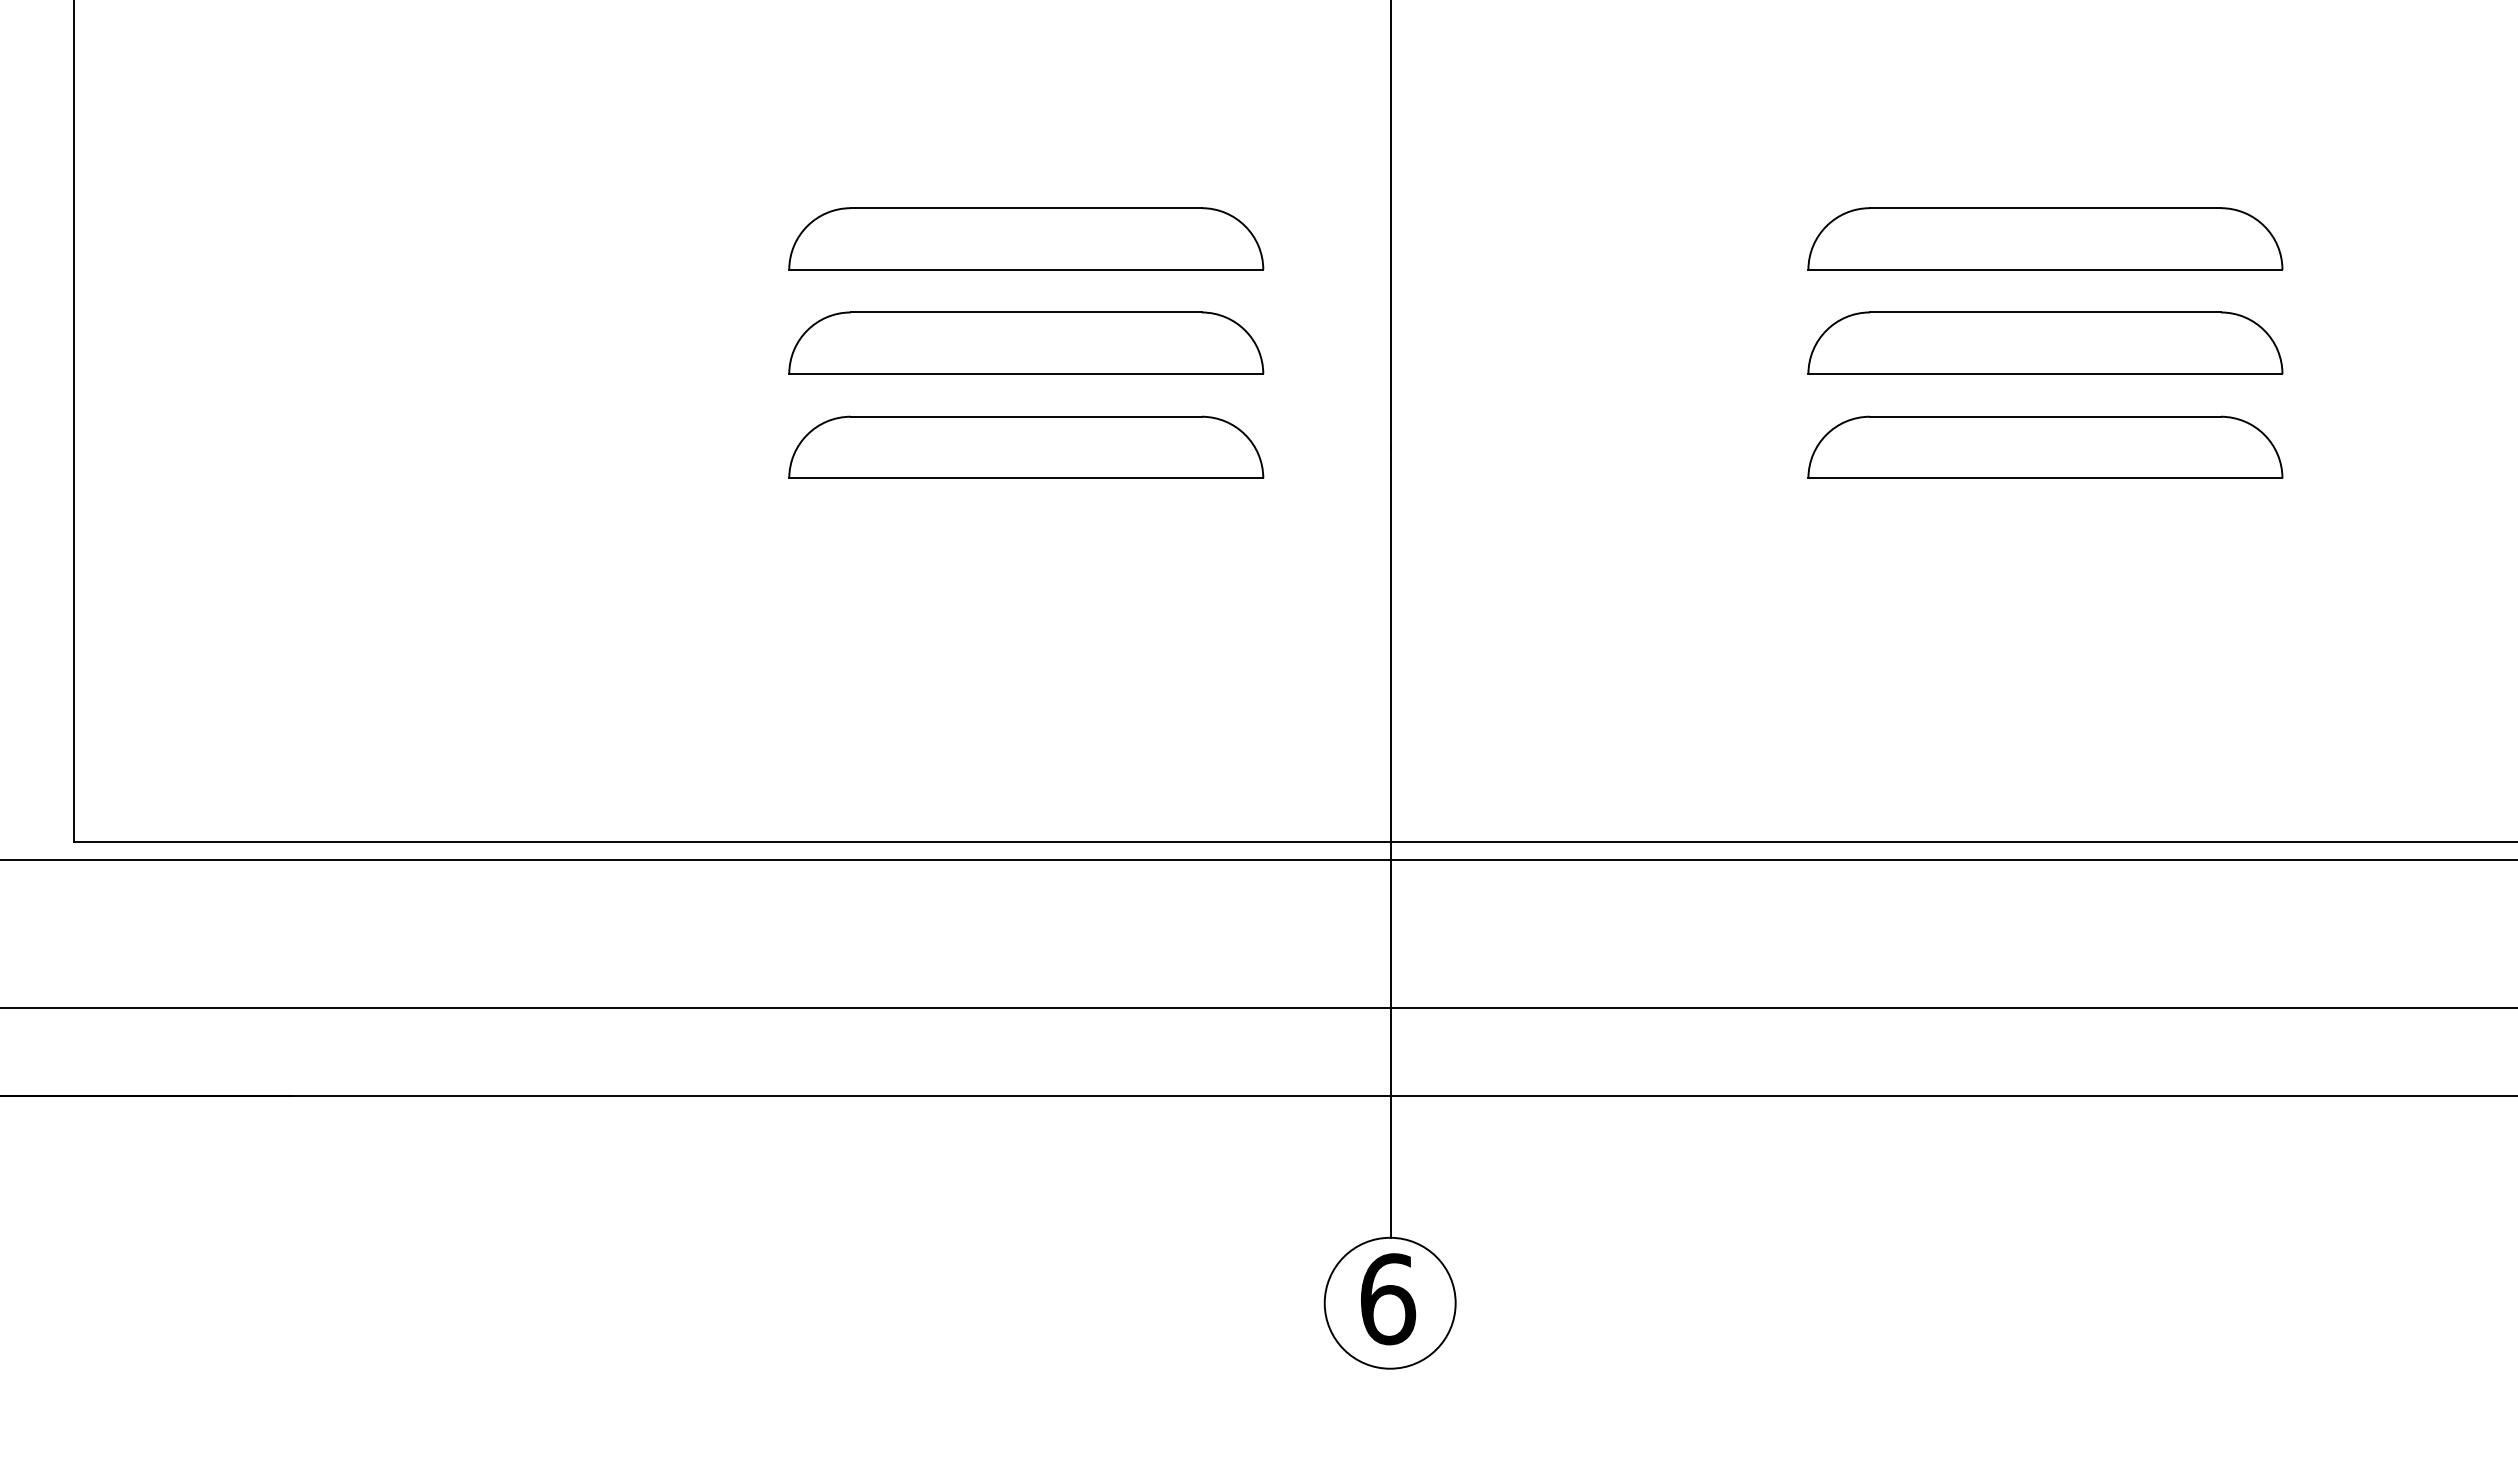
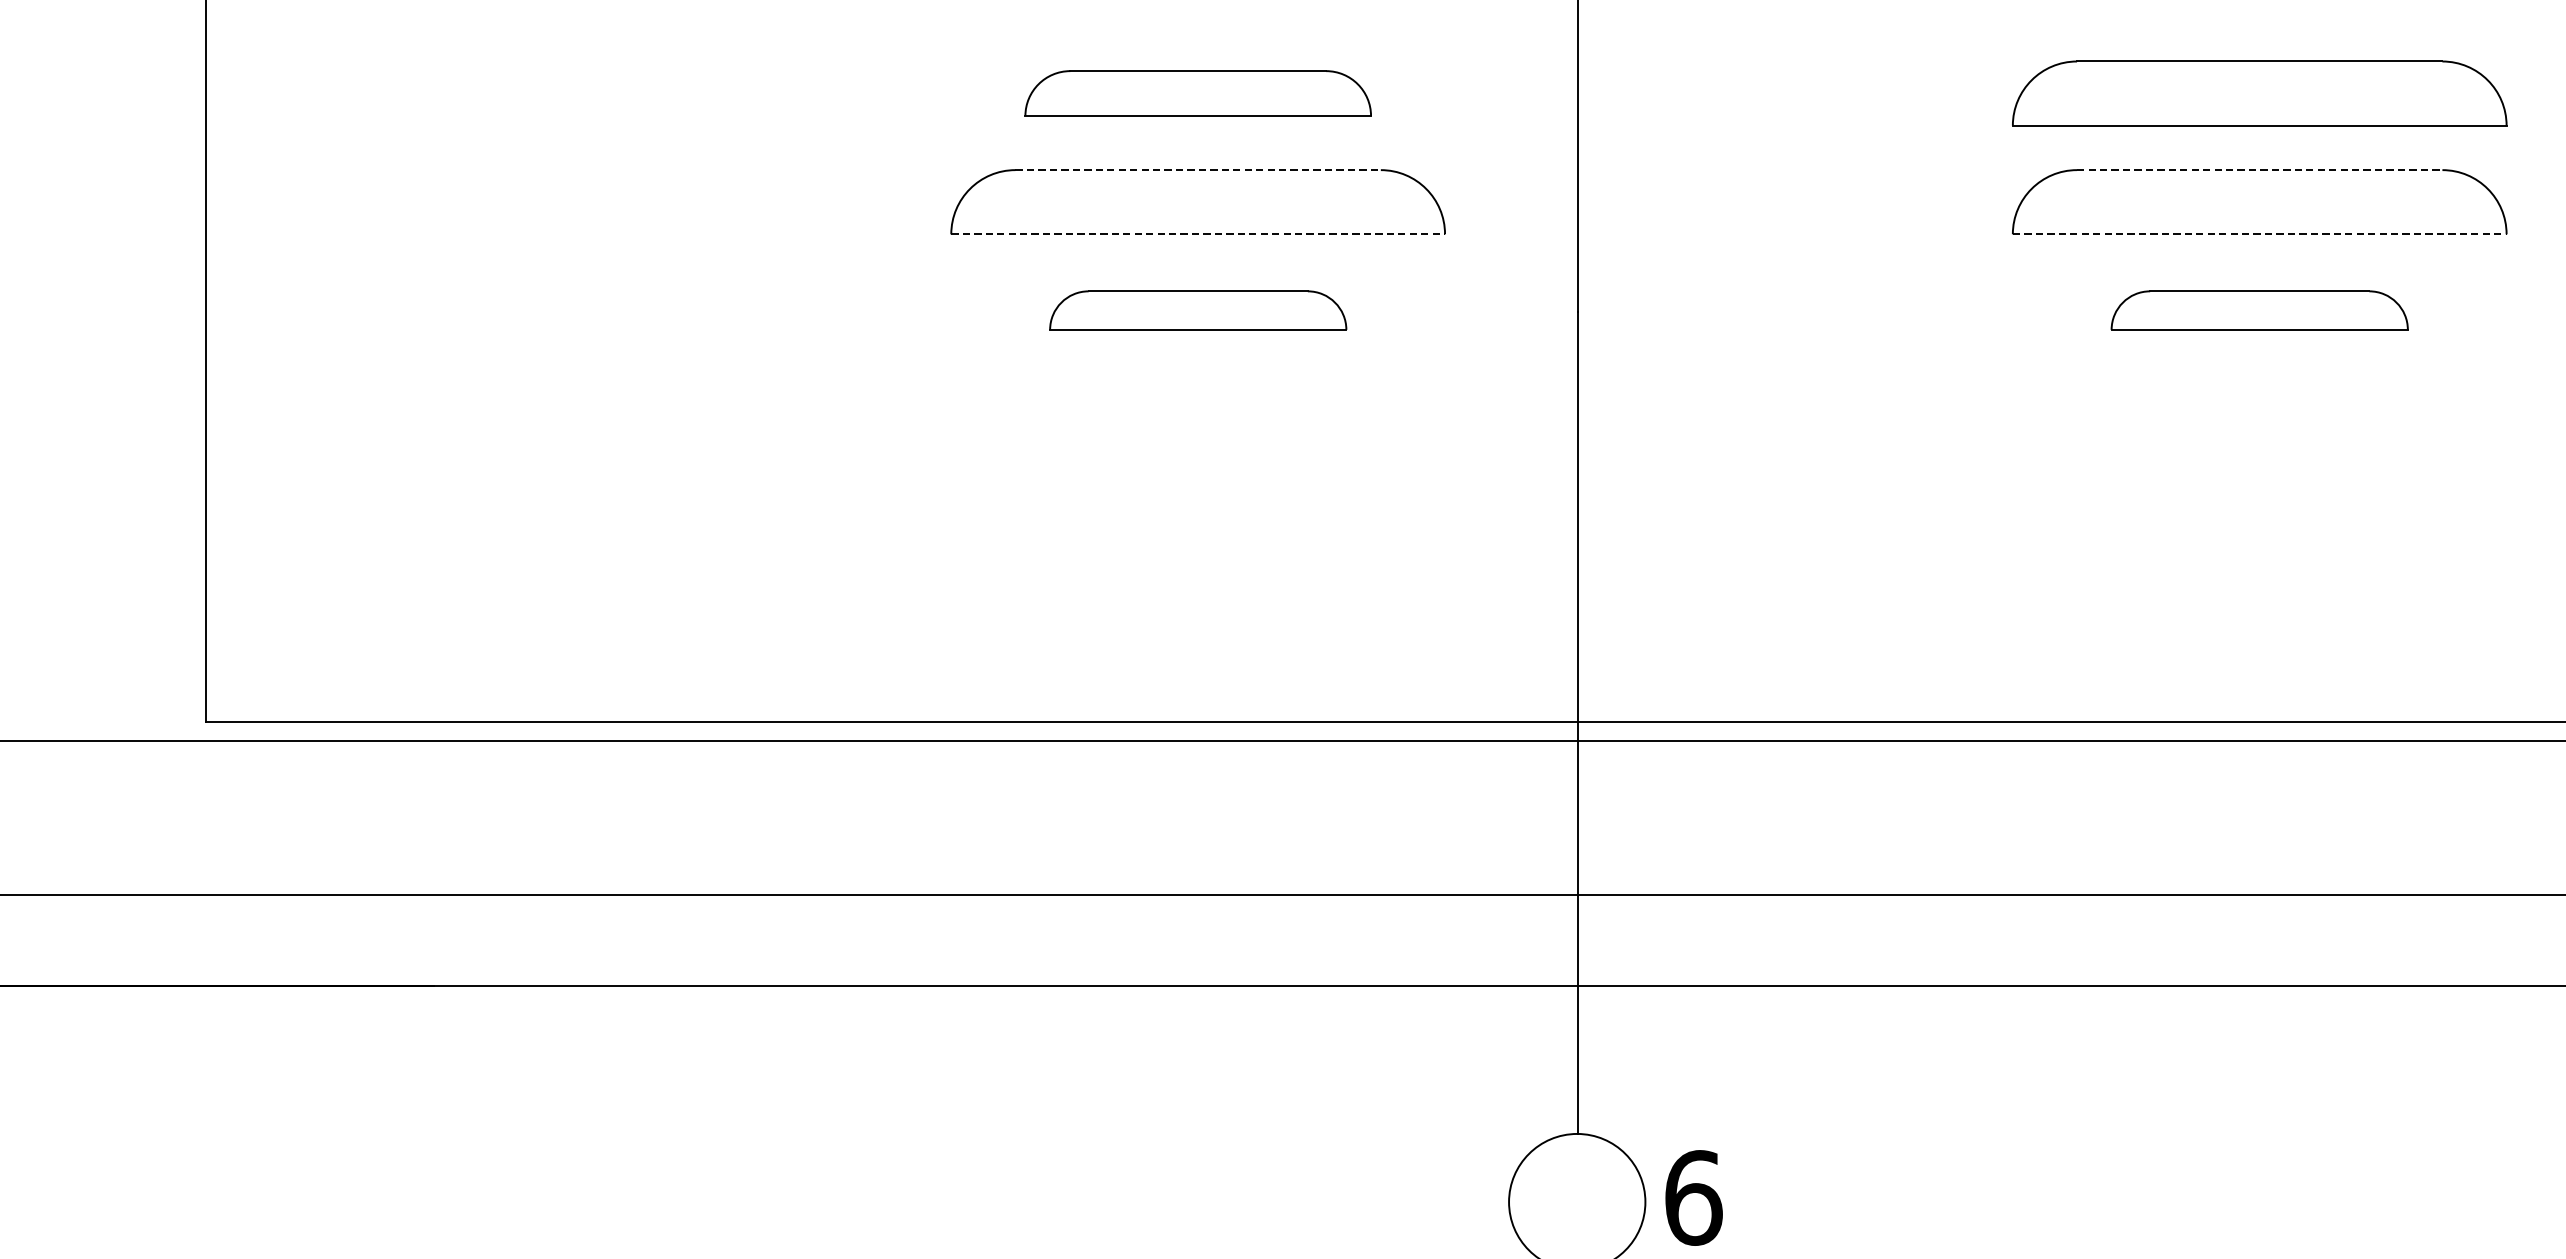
part: (1026, 238) -> (1198, 93), size x0.7
line: (1026, 312) -> (1198, 170), solid -> dashed
line: (2045, 312) -> (2259, 170), solid -> dashed
line: (1026, 374) -> (1198, 234), solid -> dashed
line: (2045, 374) -> (2259, 234), solid -> dashed
part: (1026, 446) -> (1198, 309), size x0.6
part: (2045, 446) -> (2259, 309), size x0.6
text: (1388, 1299) -> (1694, 1198), moved

